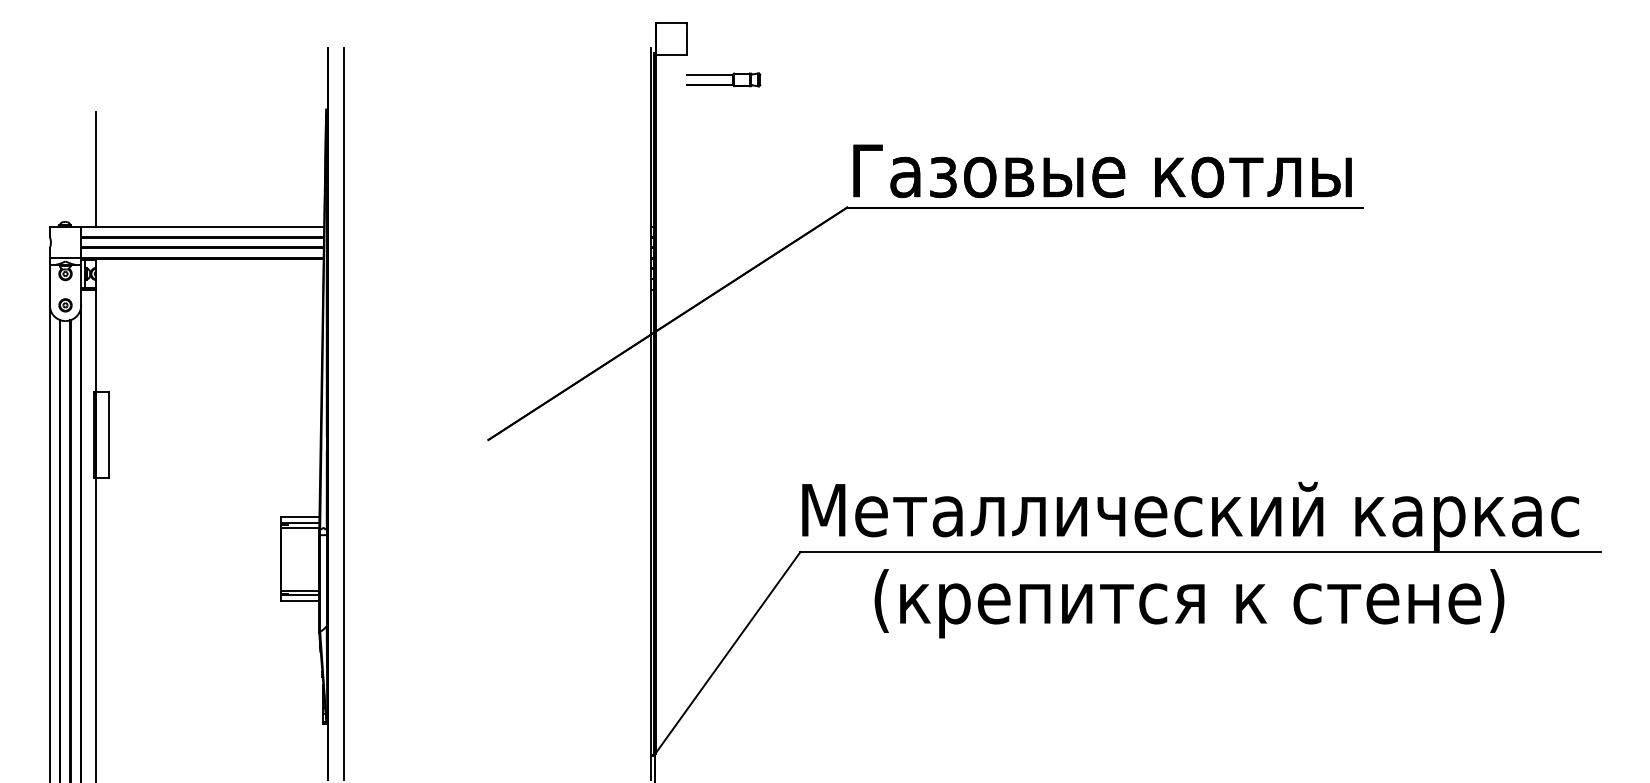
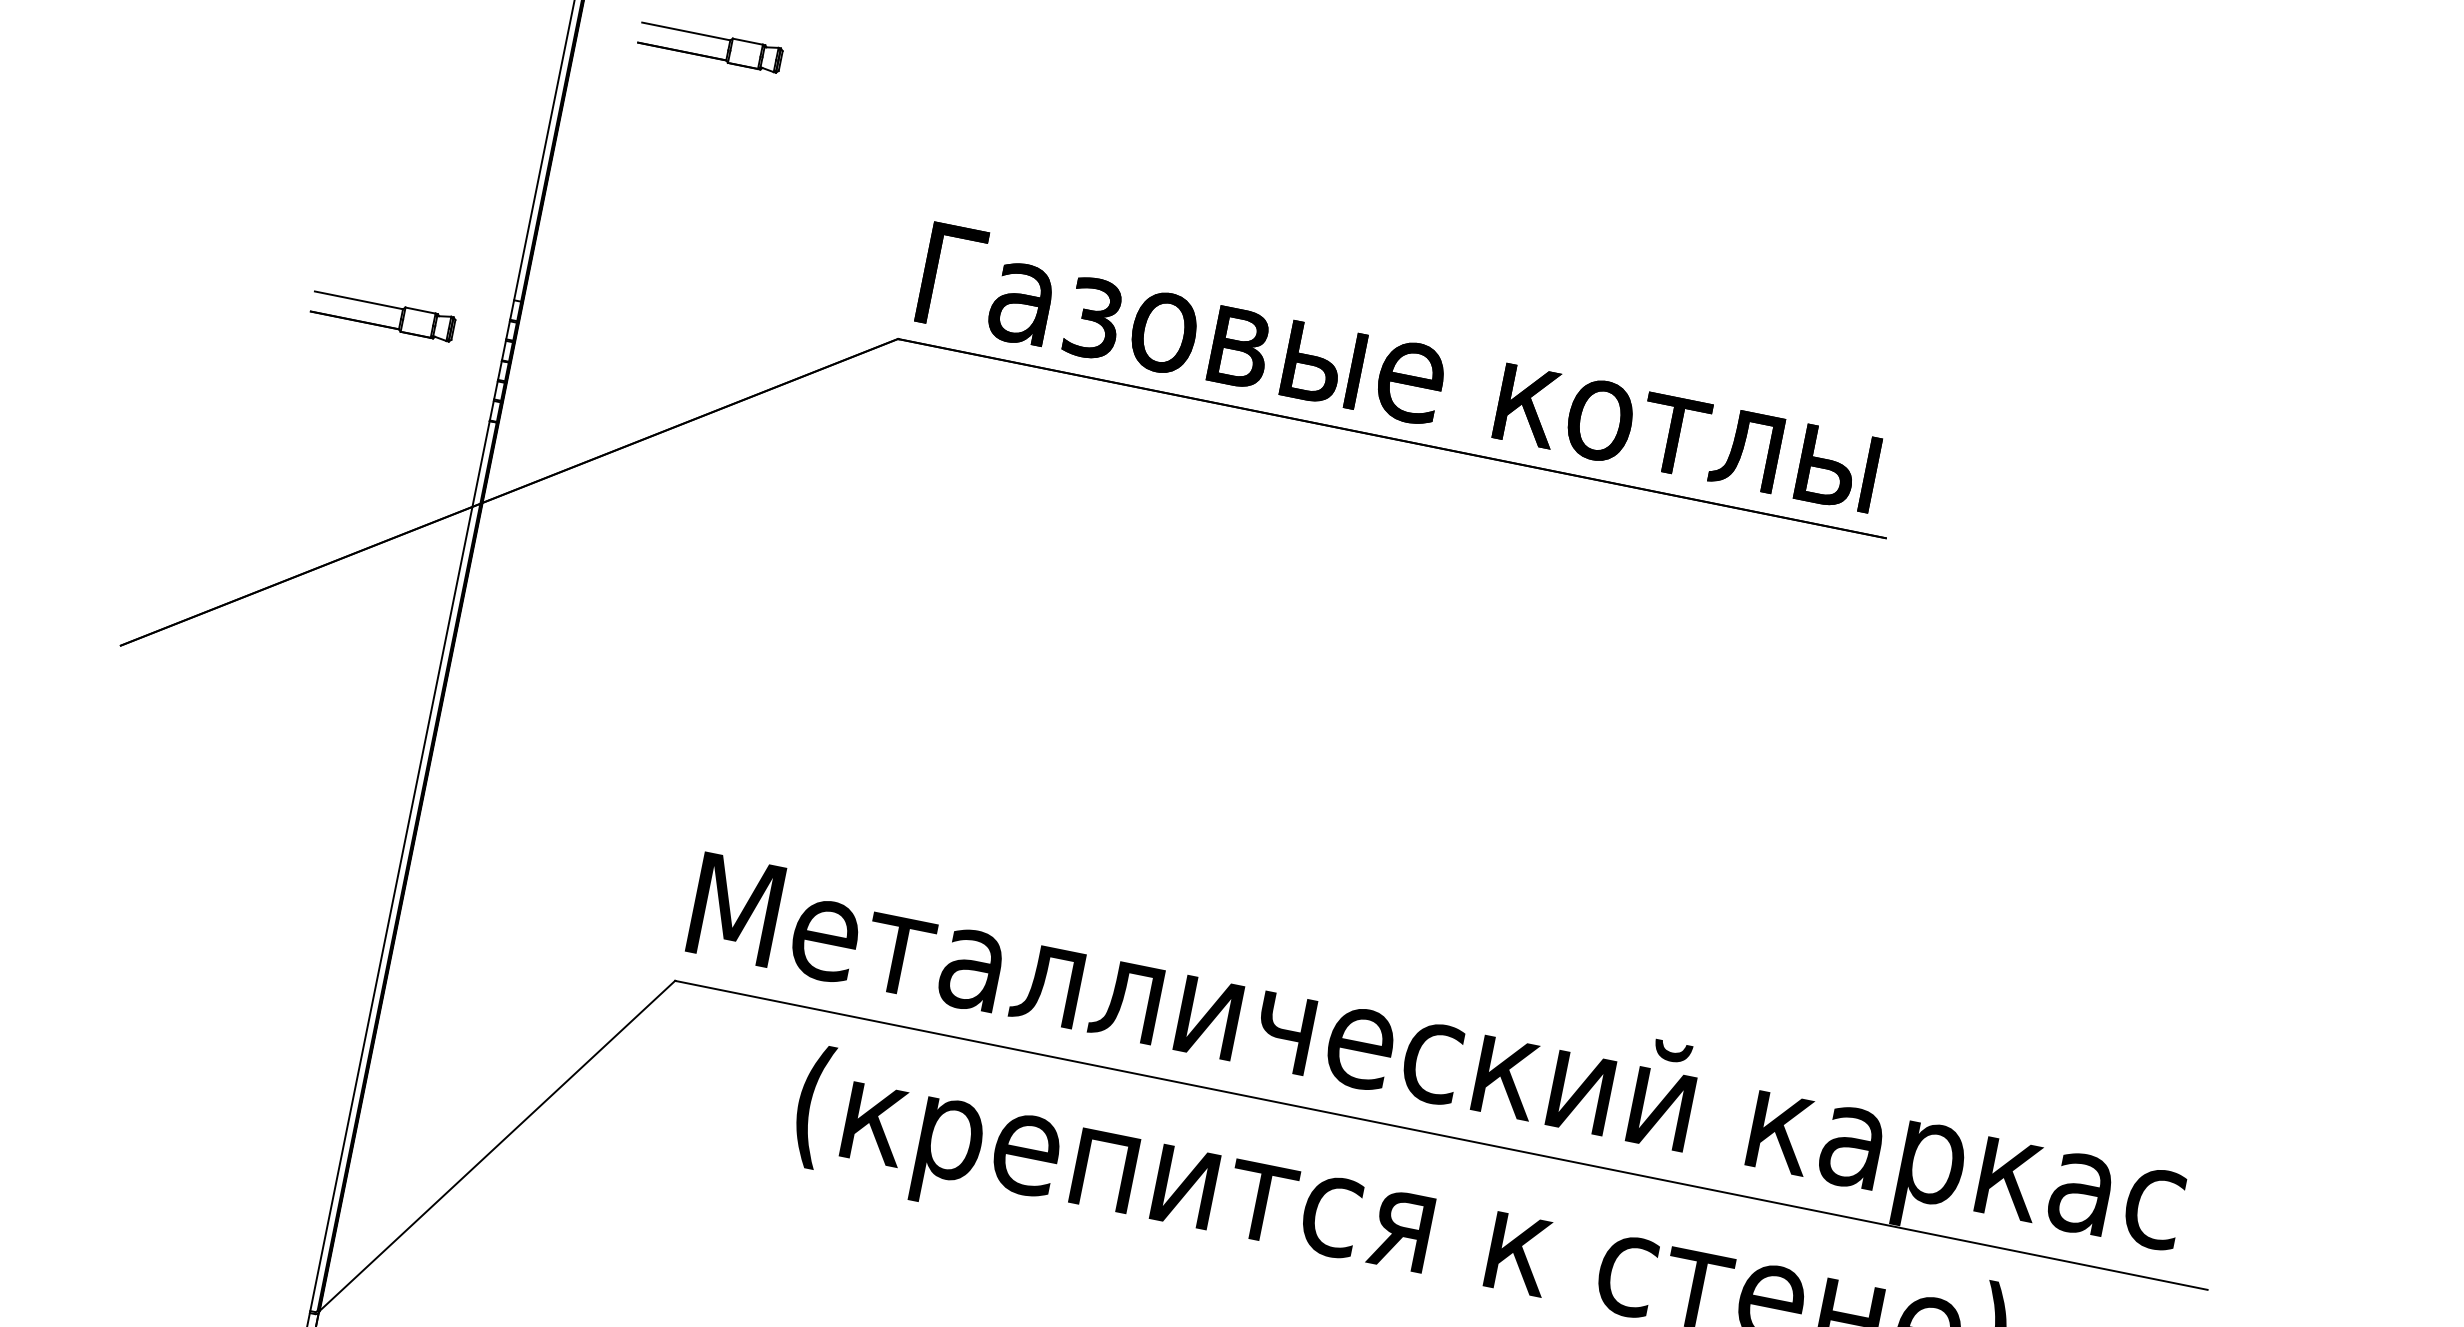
part: (586, 247) -> (382, 314), added

